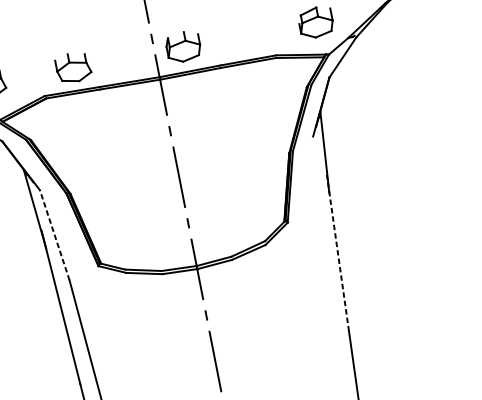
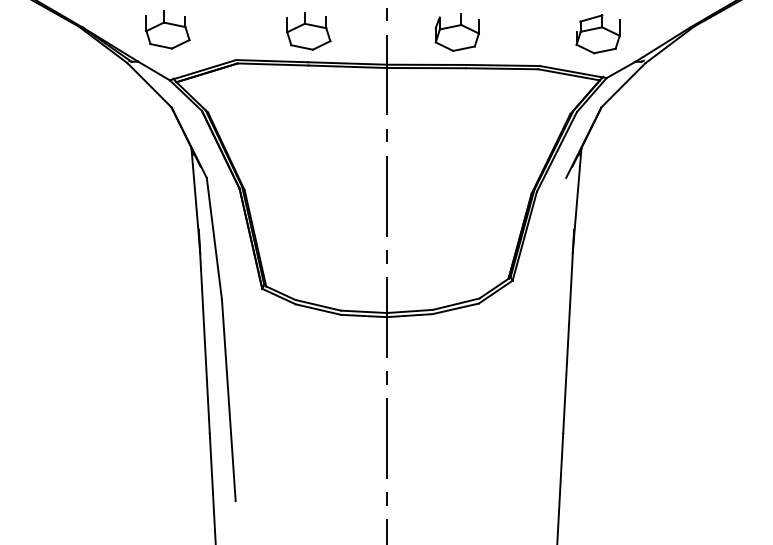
part: (182, 47) -> (456, 32), moved
part: (73, 67) -> (308, 31), moved
line: (54, 235) -> (214, 238), dashed -> solid
line: (337, 252) -> (568, 331), dashed -> solid

